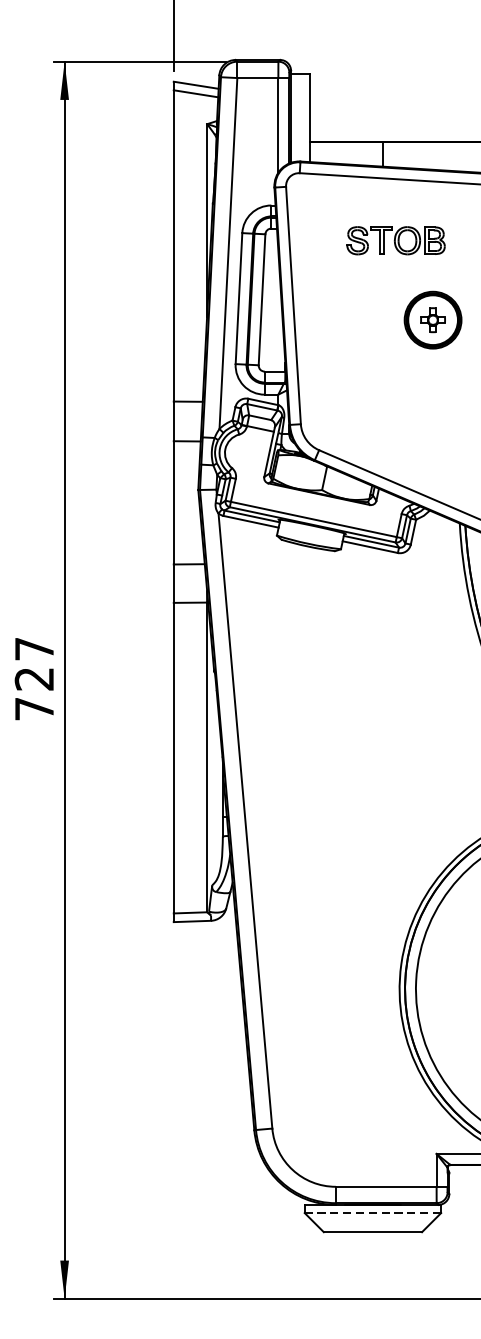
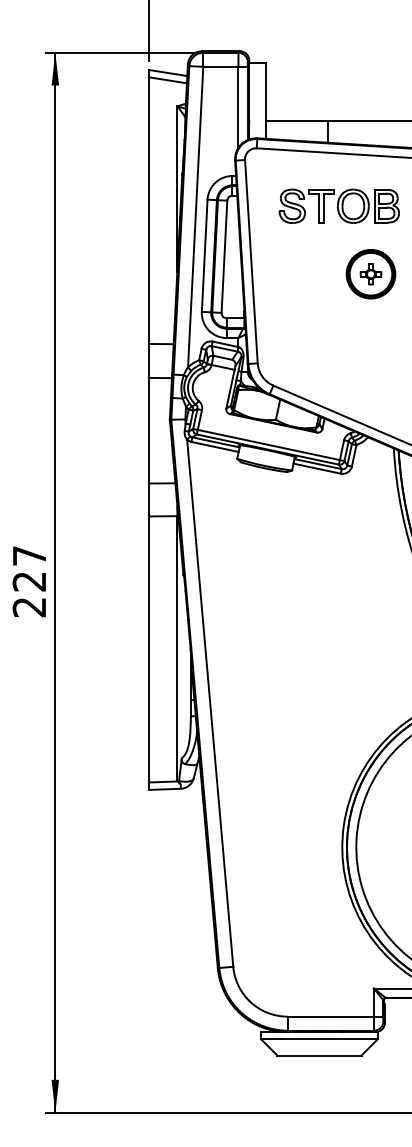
part: (395, 239) -> (338, 205), size x1.43
text: (33, 709) -> (28, 607), 727 -> 227
line: (371, 1213) -> (318, 1039), dashed -> solid

